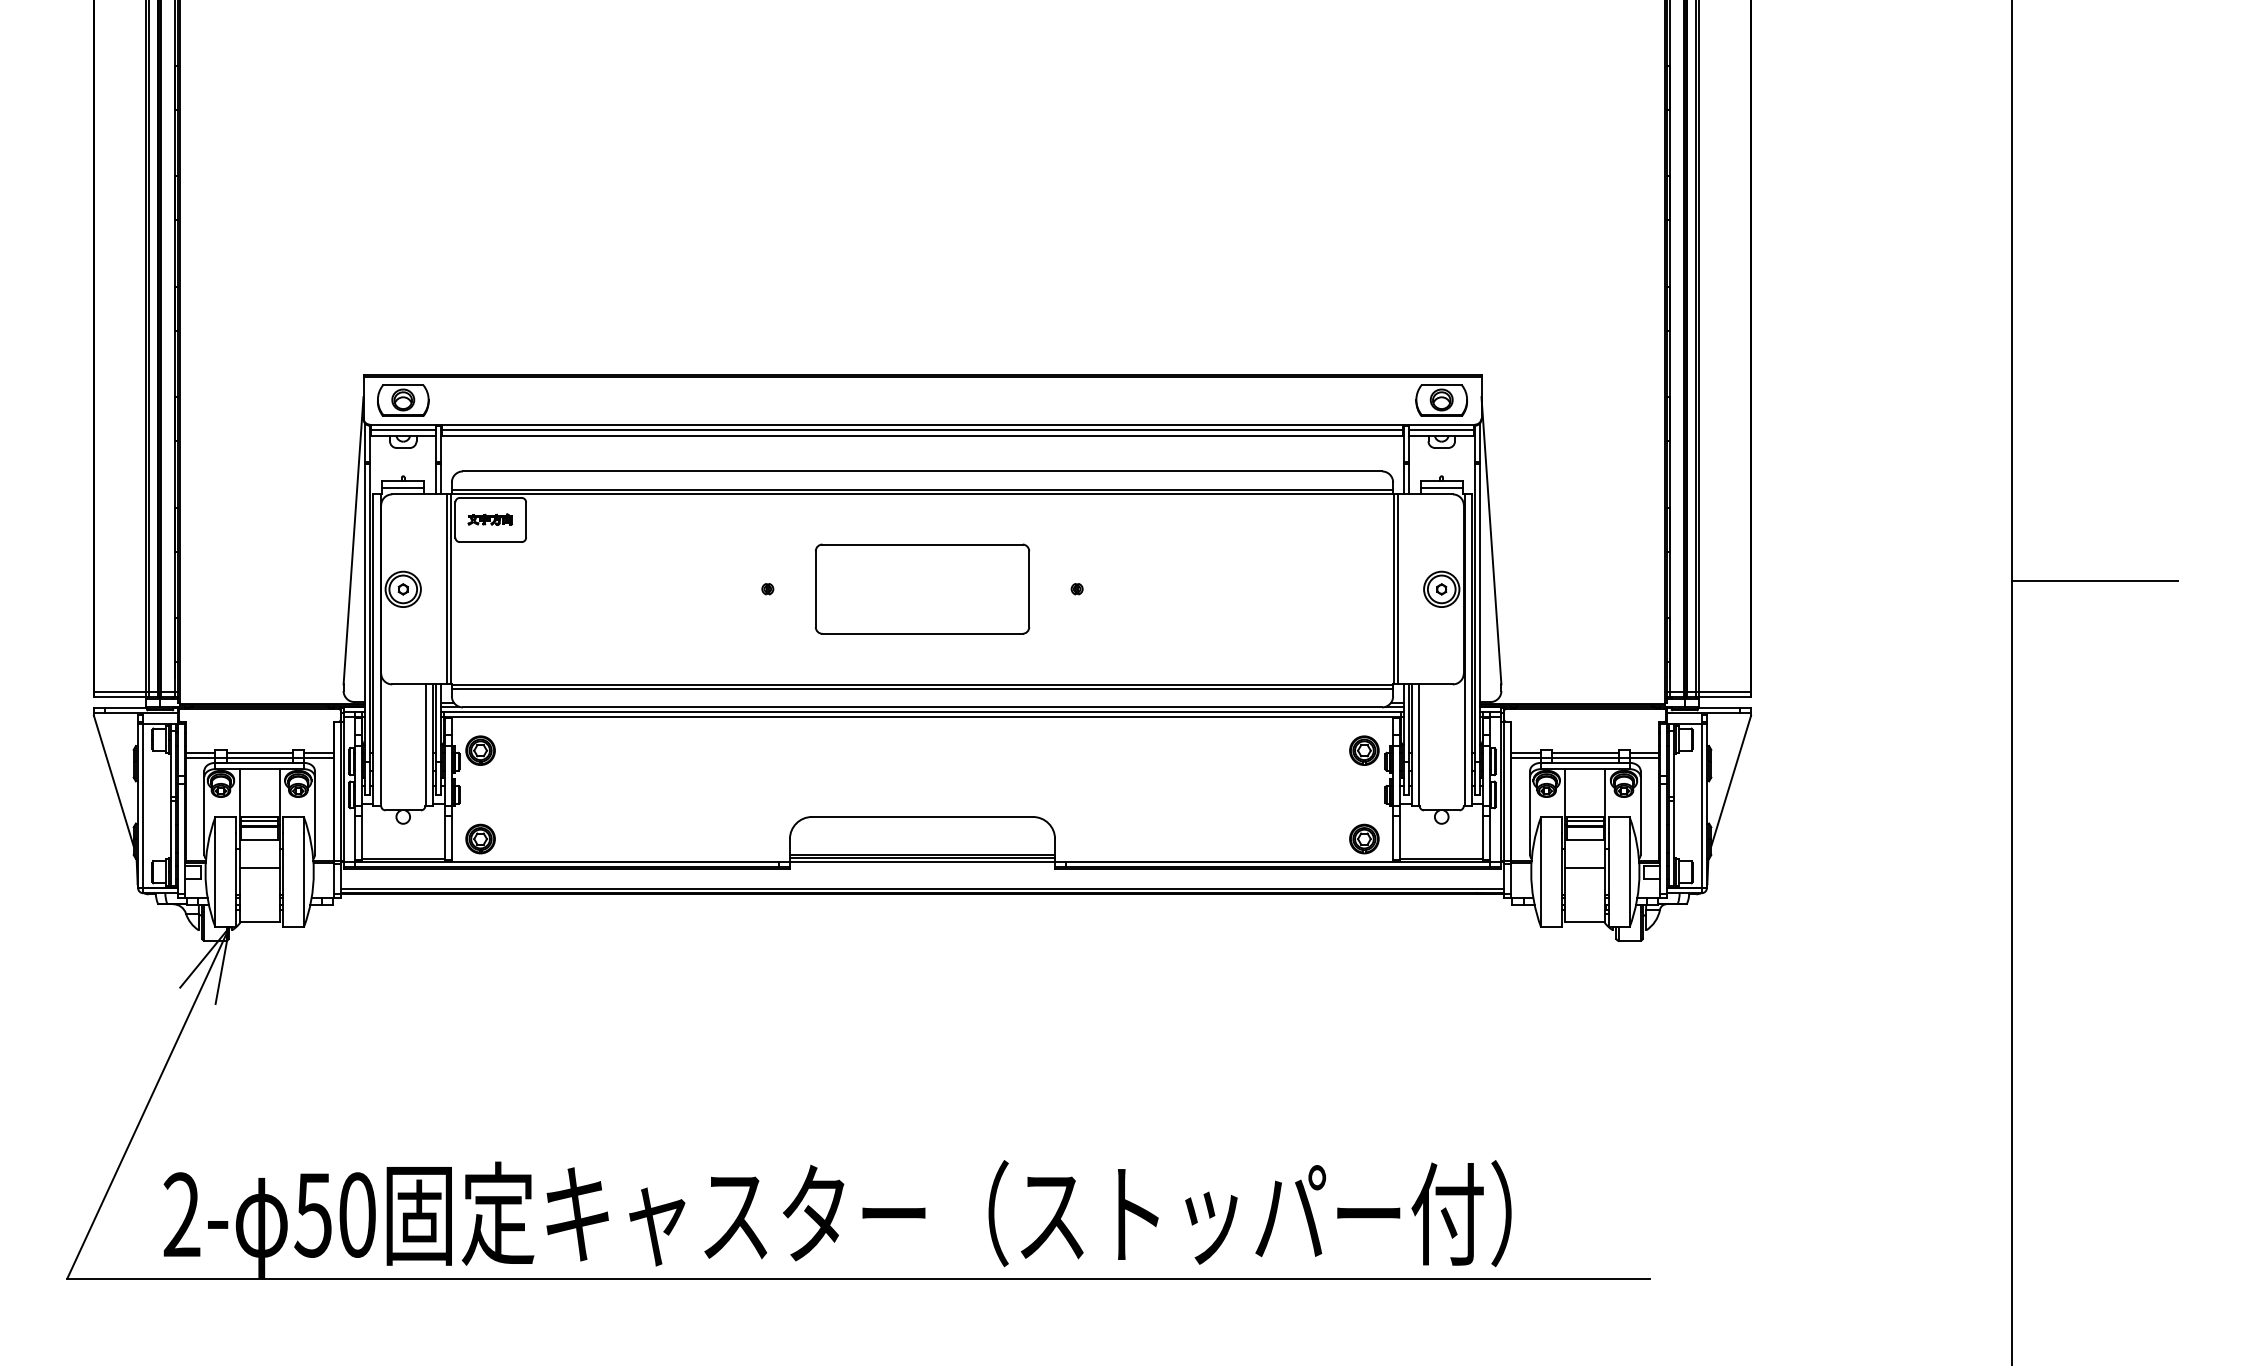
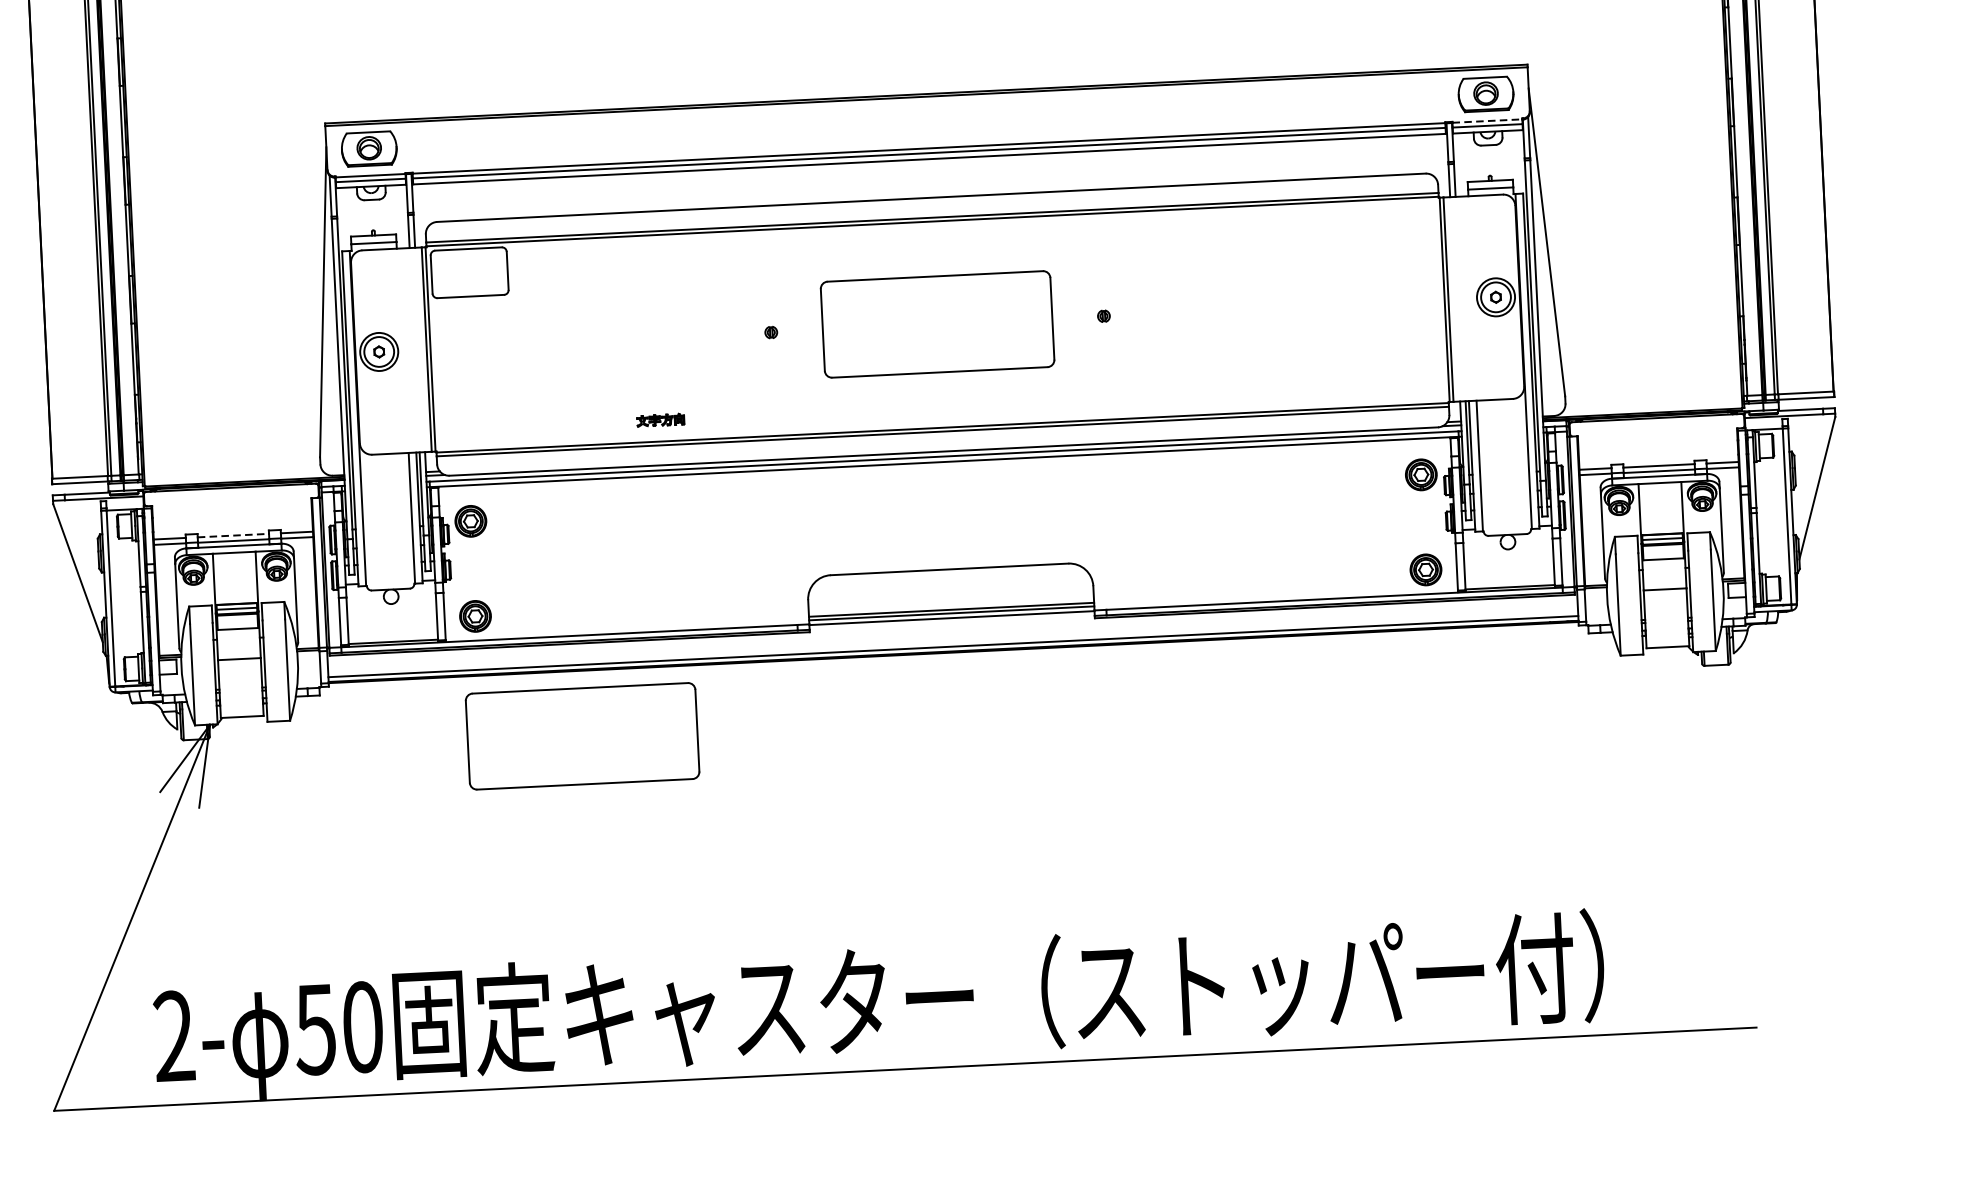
line: (1442, 425) -> (1488, 121), solid -> dashed
part: (489, 519) -> (659, 420), moved
line: (260, 753) -> (234, 535), solid -> dashed
part: (574, 954) -> (582, 735), added

